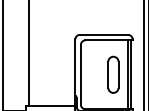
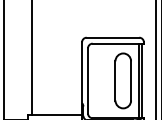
part: (112, 74) -> (122, 80), size x1.4

